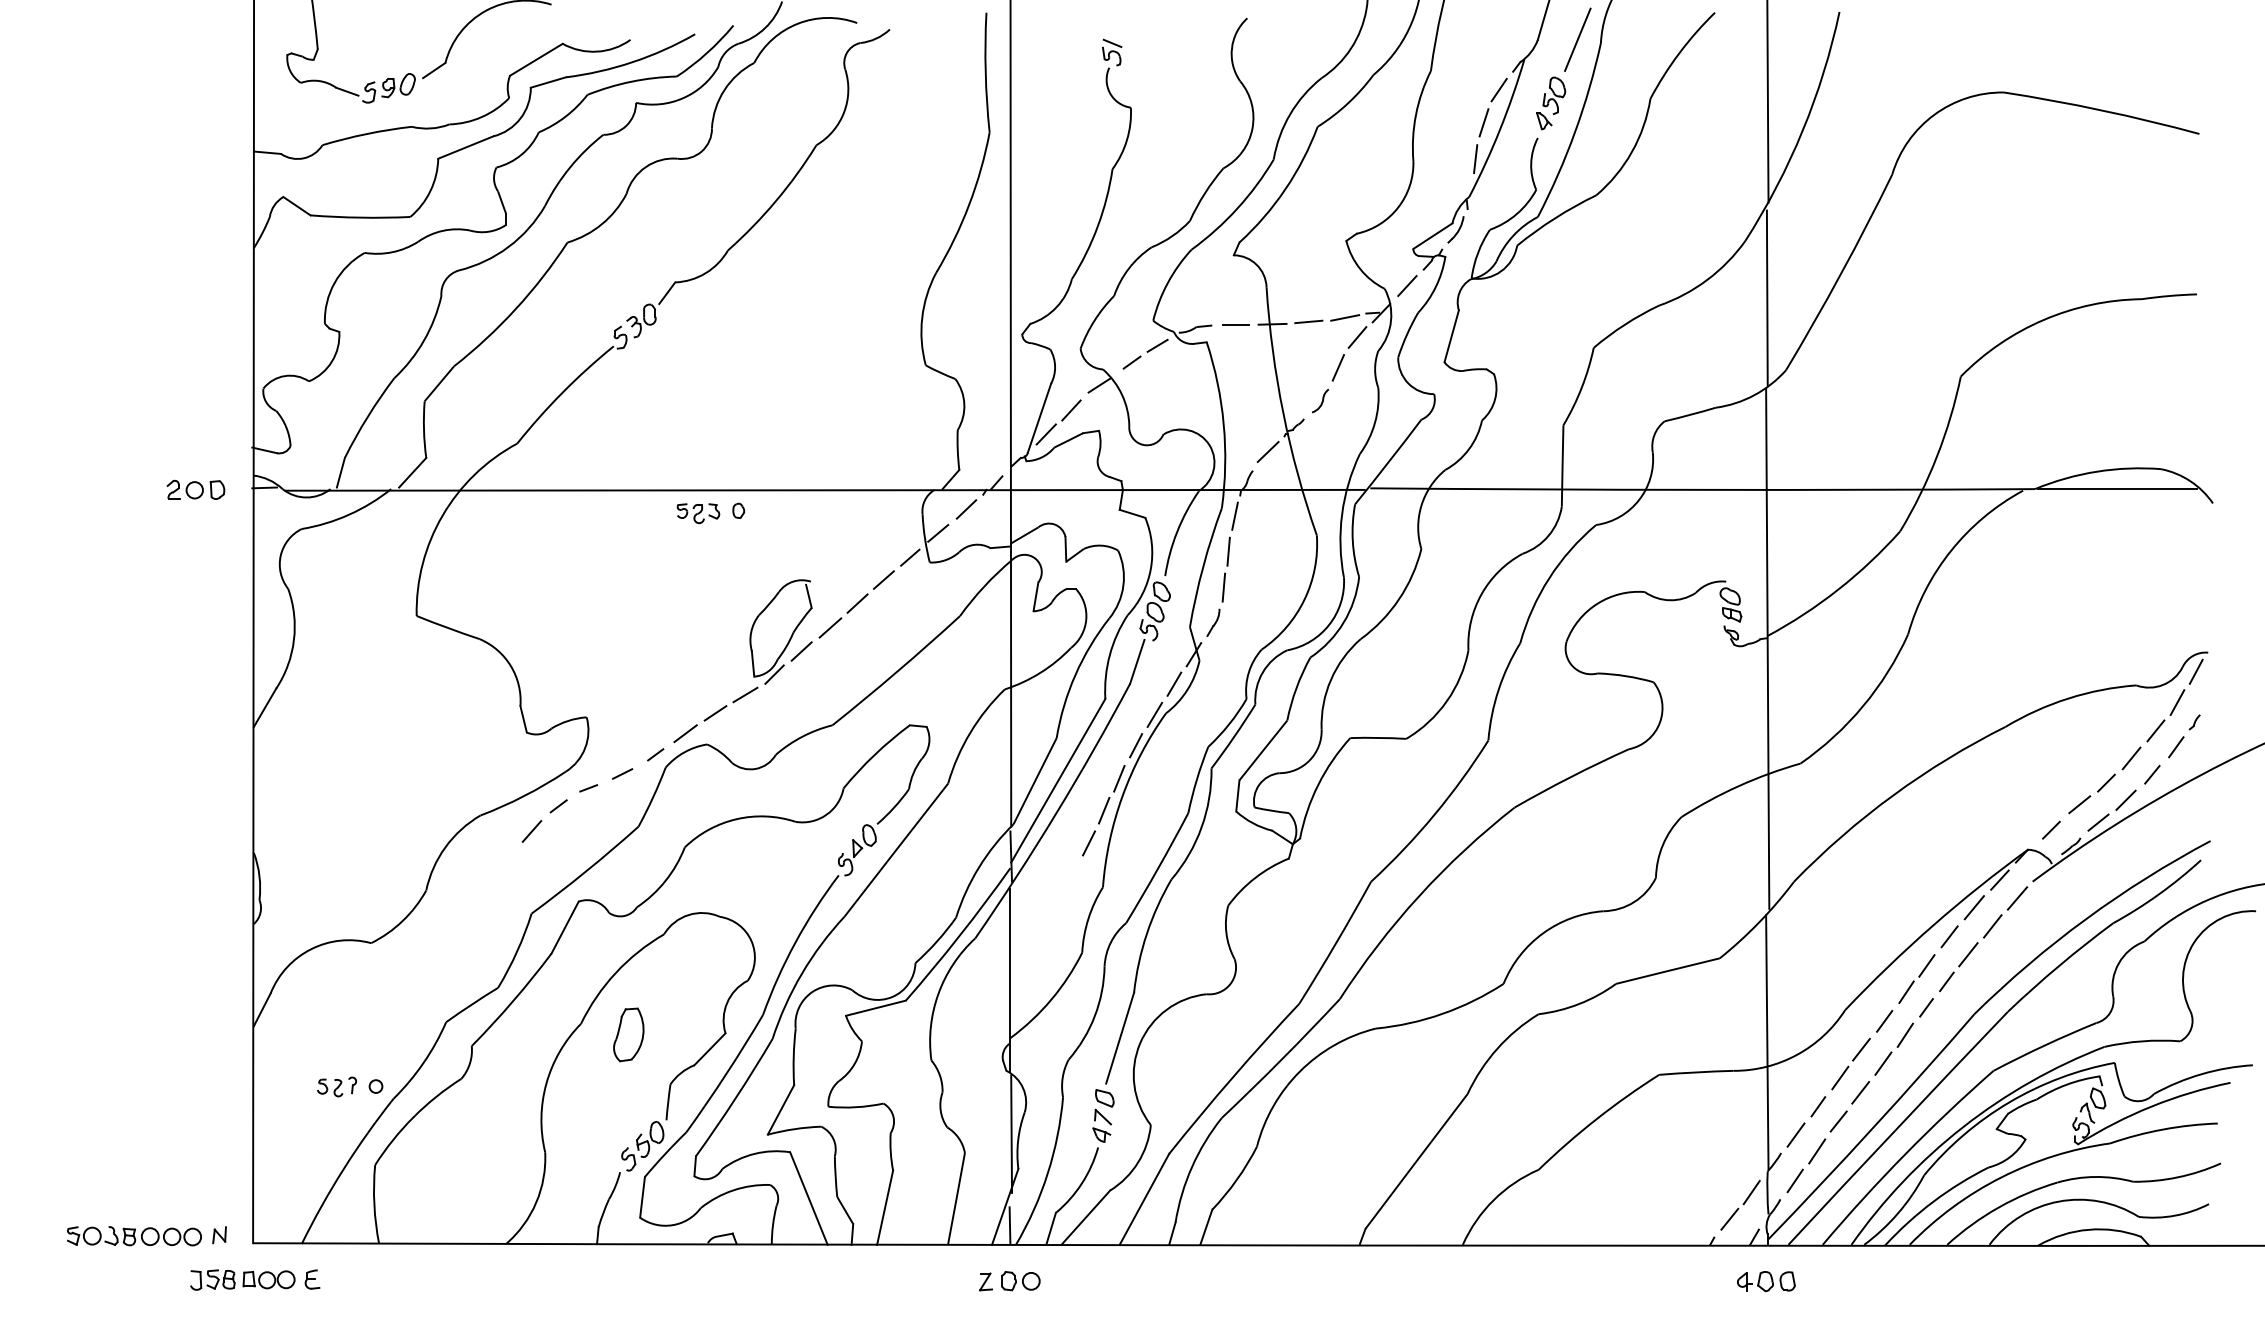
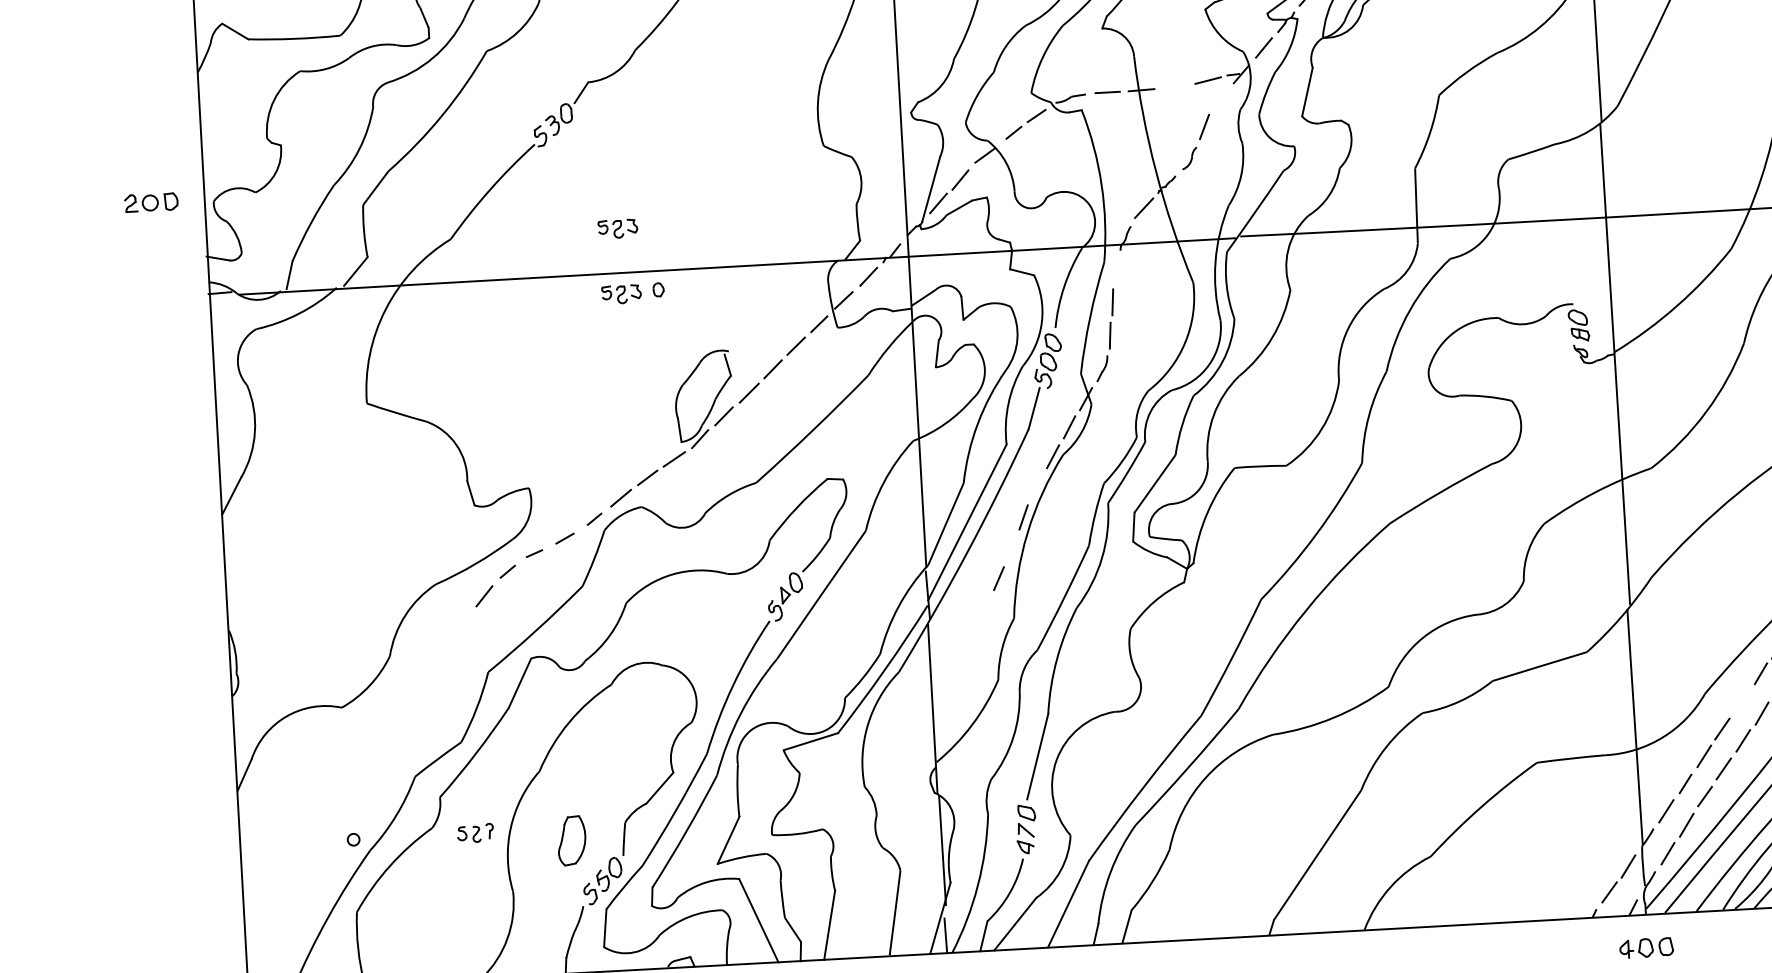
line: (1308, 321) -> (1174, 85), removed
line: (1357, 337) -> (1220, 98), removed
part: (698, 442) -> (617, 228), added
part: (195, 489) -> (150, 202), moved
line: (1234, 515) -> (1116, 268), removed
line: (1136, 745) -> (1037, 485), removed
line: (1103, 810) -> (1010, 547), removed
line: (1884, 1021) -> (1742, 701), removed
part: (628, 1034) -> (571, 840), moved
part: (337, 1086) -> (475, 832), moved

